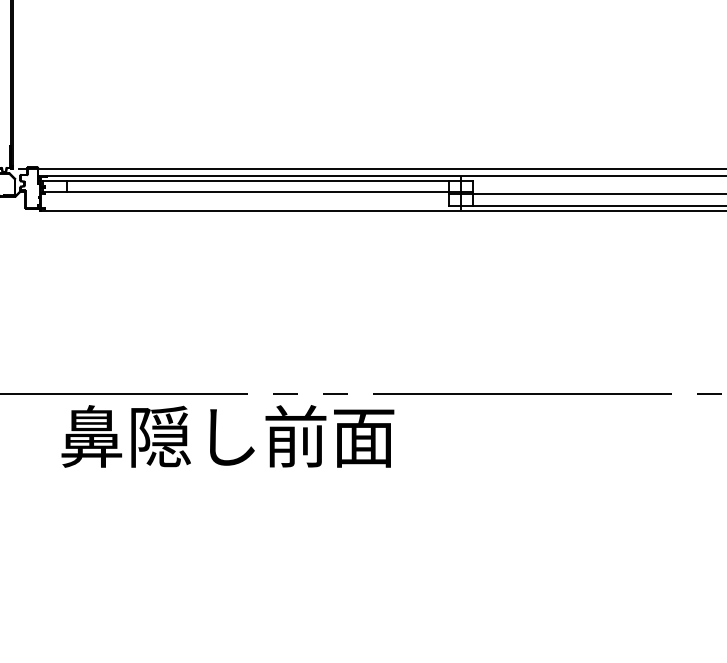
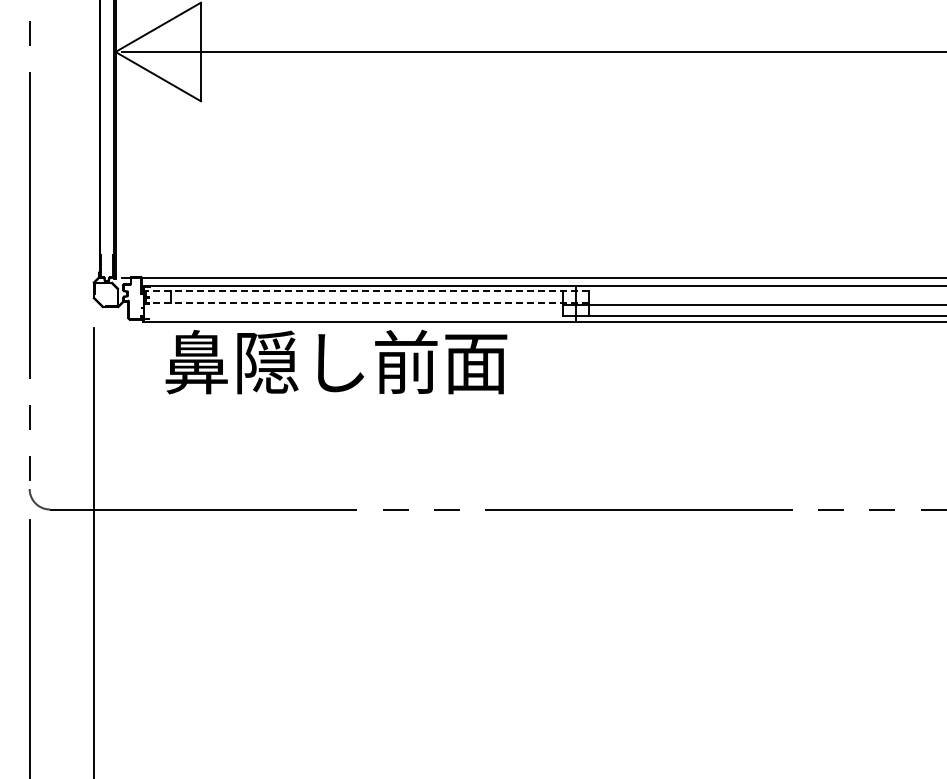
line: (257, 180) -> (366, 290), solid -> dashed
line: (257, 192) -> (366, 302), solid -> dashed
text: (227, 435) -> (336, 361), moved

